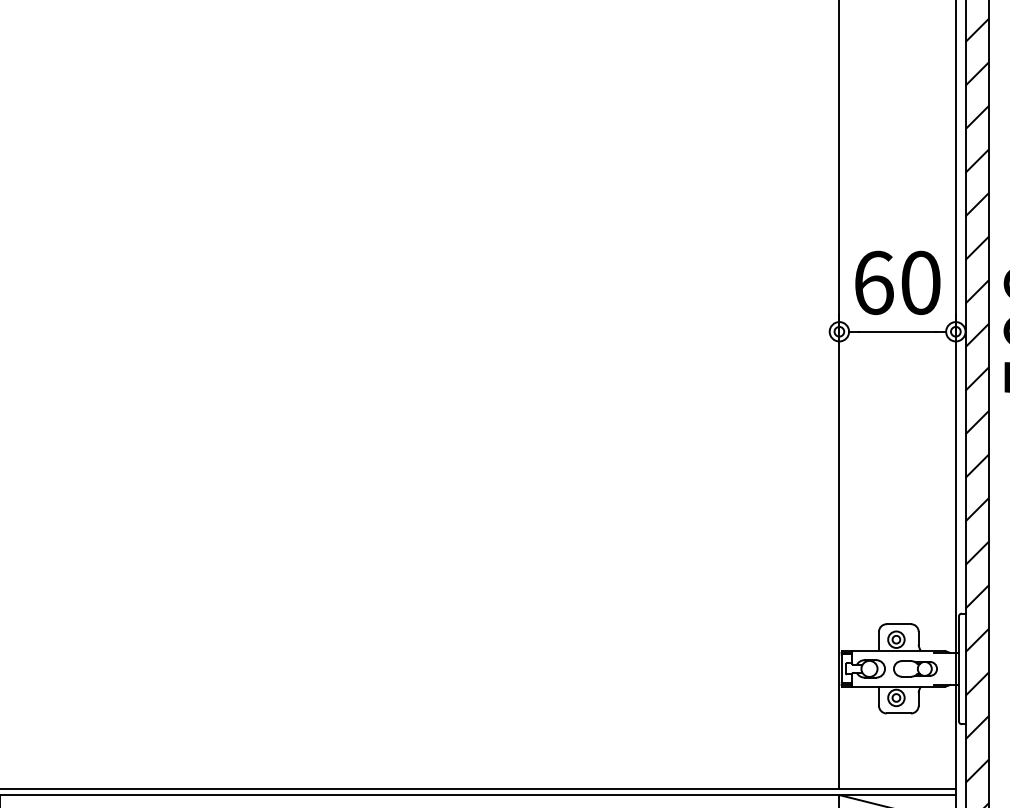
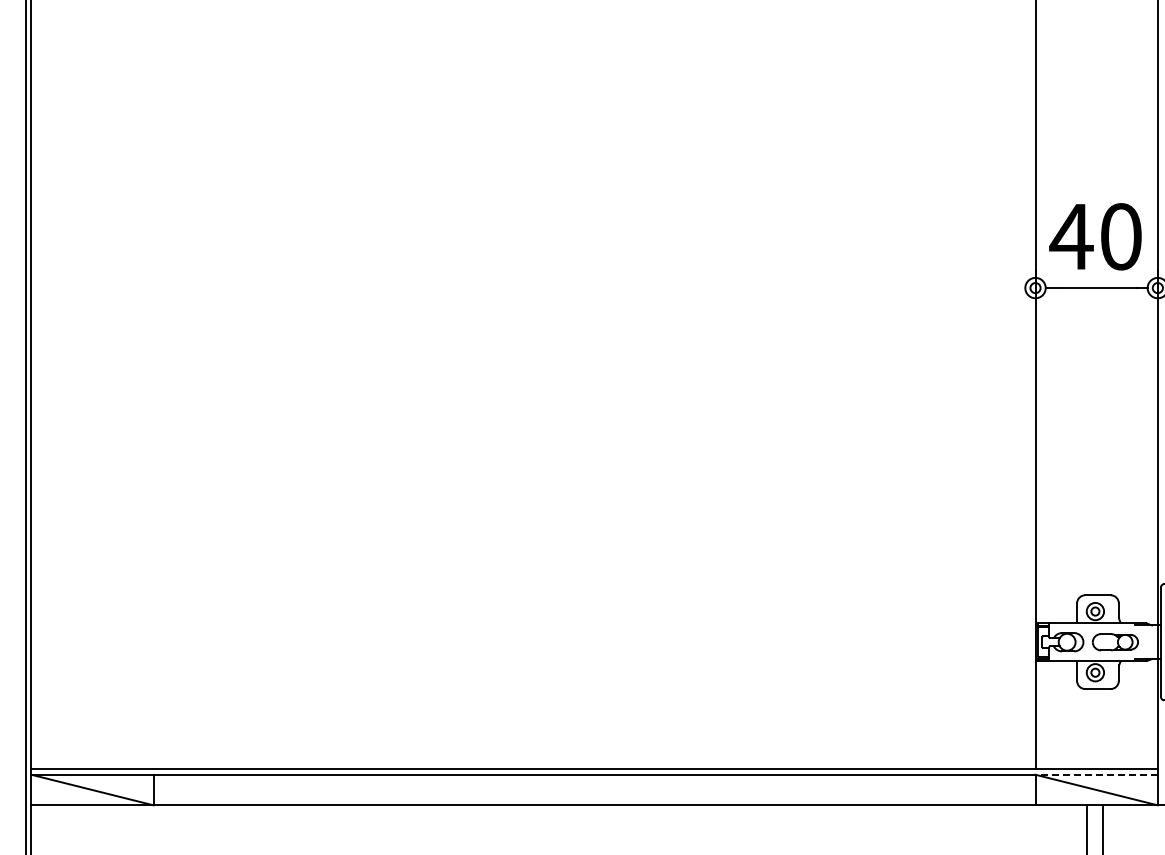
text: (873, 282) -> (1071, 236), 60 -> 40
line: (897, 794) -> (1096, 774), solid -> dashed

